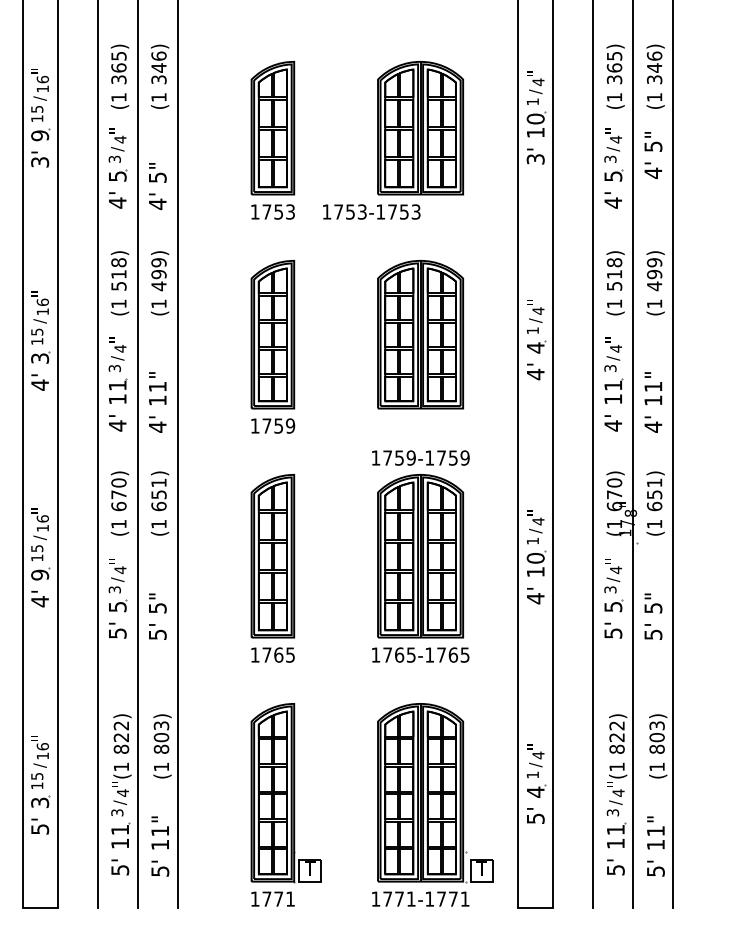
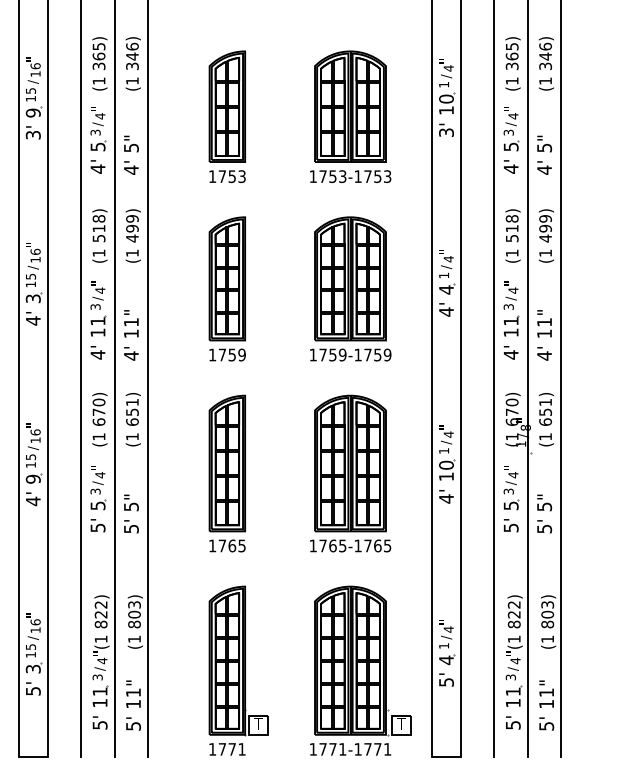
text: (653, 155) -> (544, 155), moved
text: (371, 211) -> (350, 176), moved
text: (420, 457) -> (350, 354), moved

